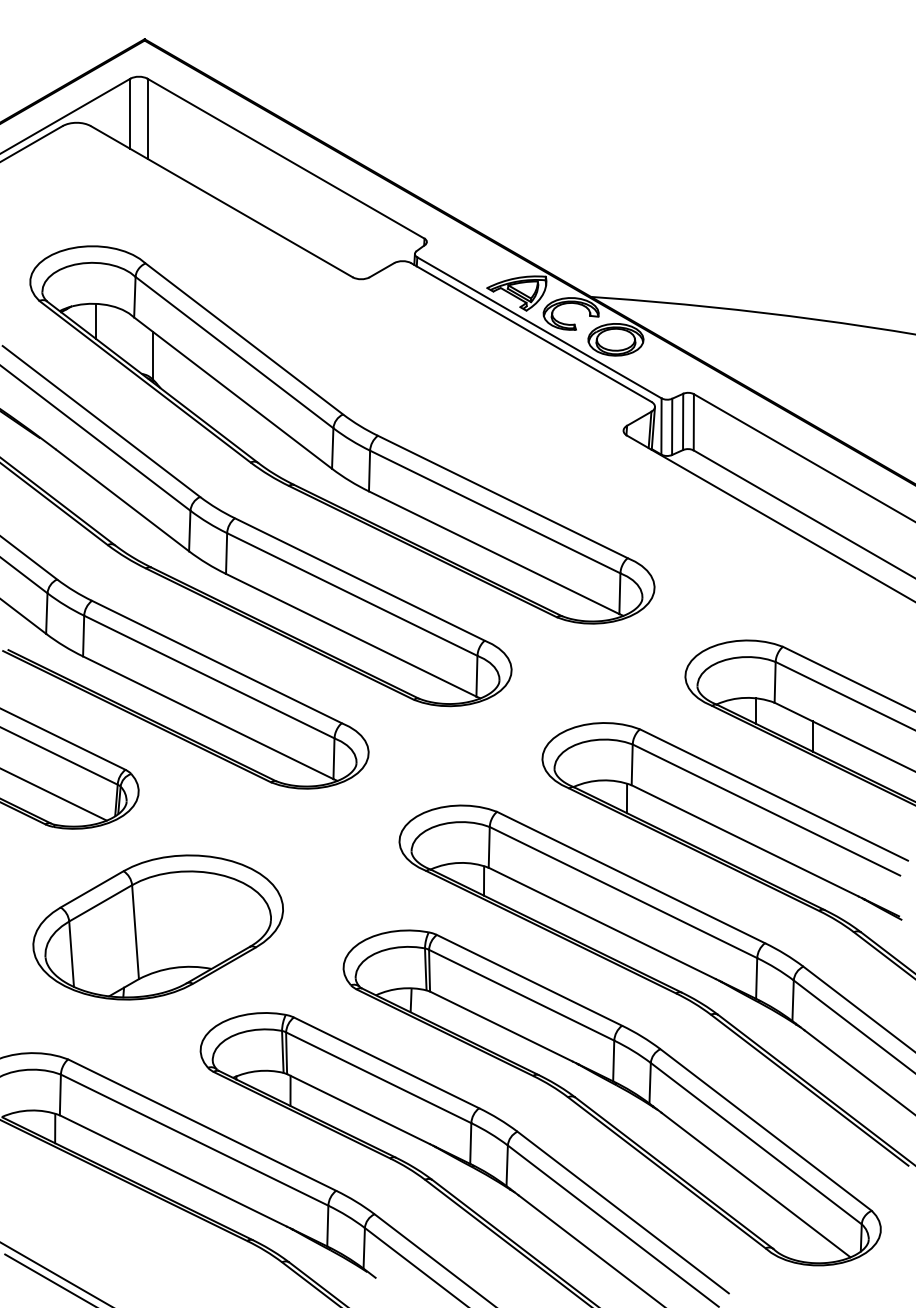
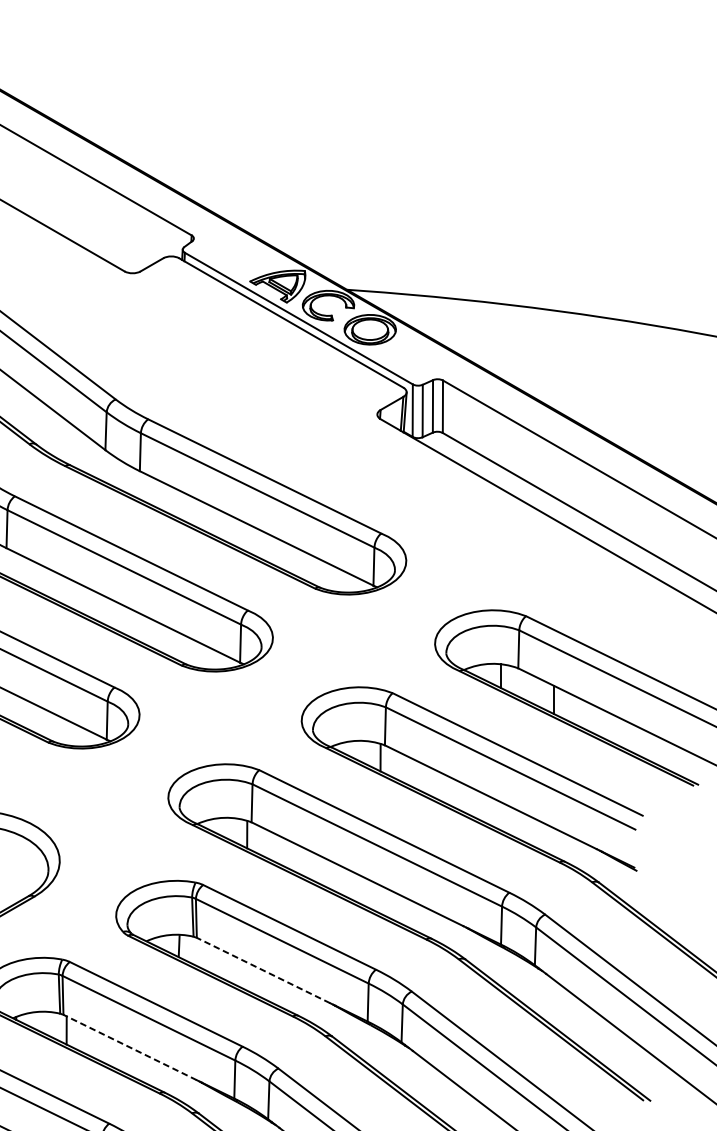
line: (501, 1026) -> (263, 970), solid -> dashed
line: (358, 1109) -> (130, 1047), solid -> dashed

